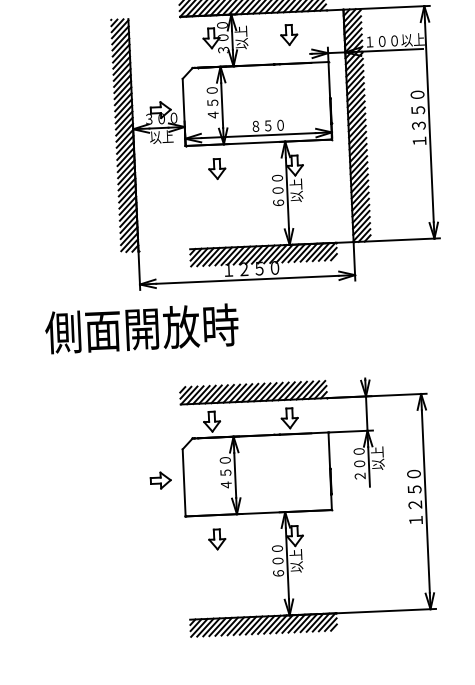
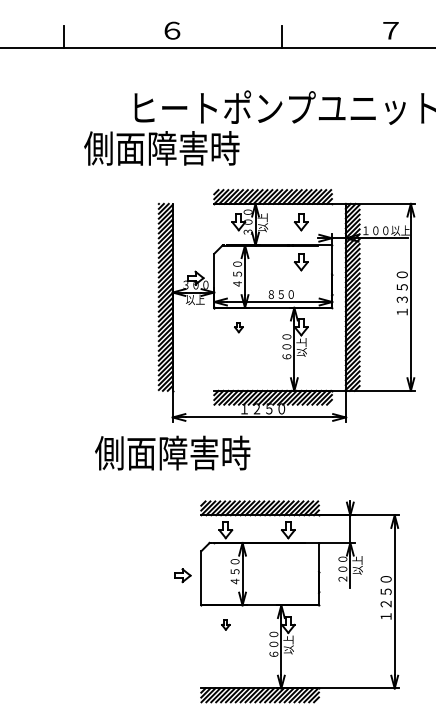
part: (290, 84) -> (300, 262), added
part: (216, 169) -> (238, 327), size x0.6
text: (161, 327) -> (188, 452), 側面開放時 -> 側面障害時
part: (216, 538) -> (225, 624), size x0.6

